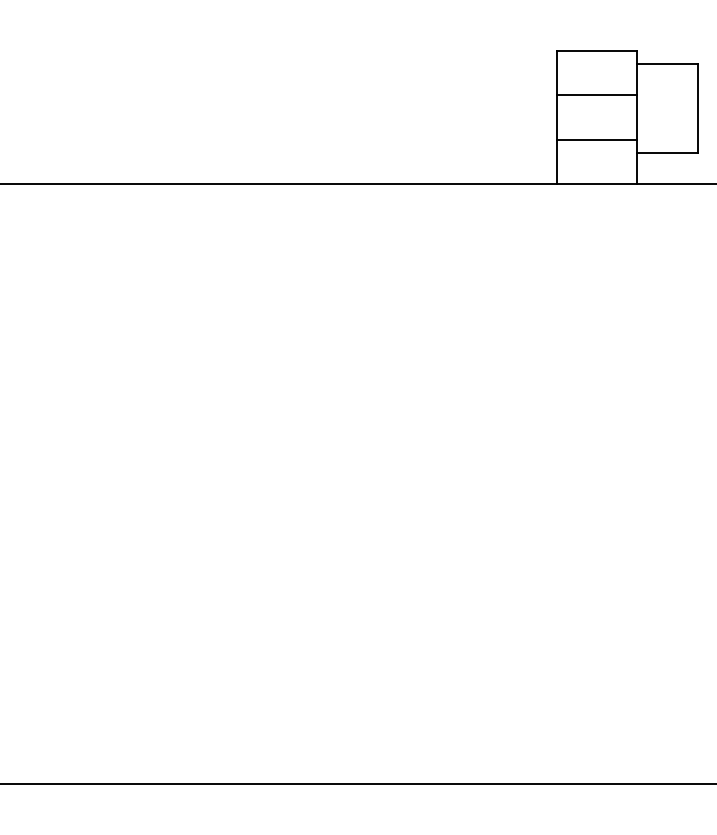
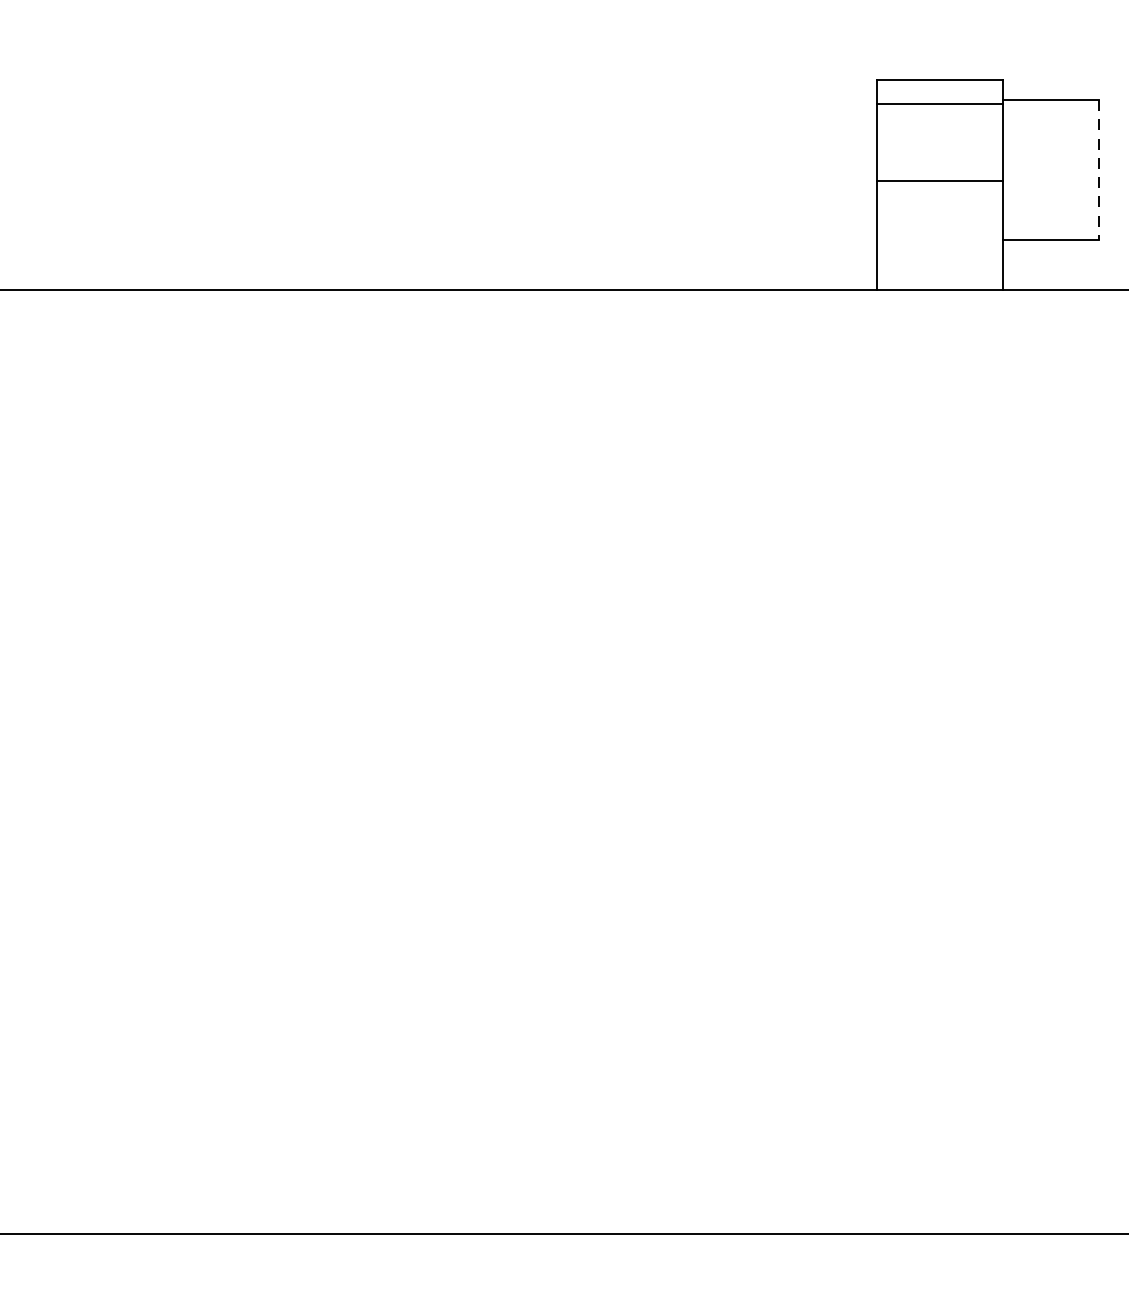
line: (597, 95) -> (940, 104), moved
line: (698, 108) -> (1099, 170), solid -> dashed
line: (597, 139) -> (940, 180), moved

